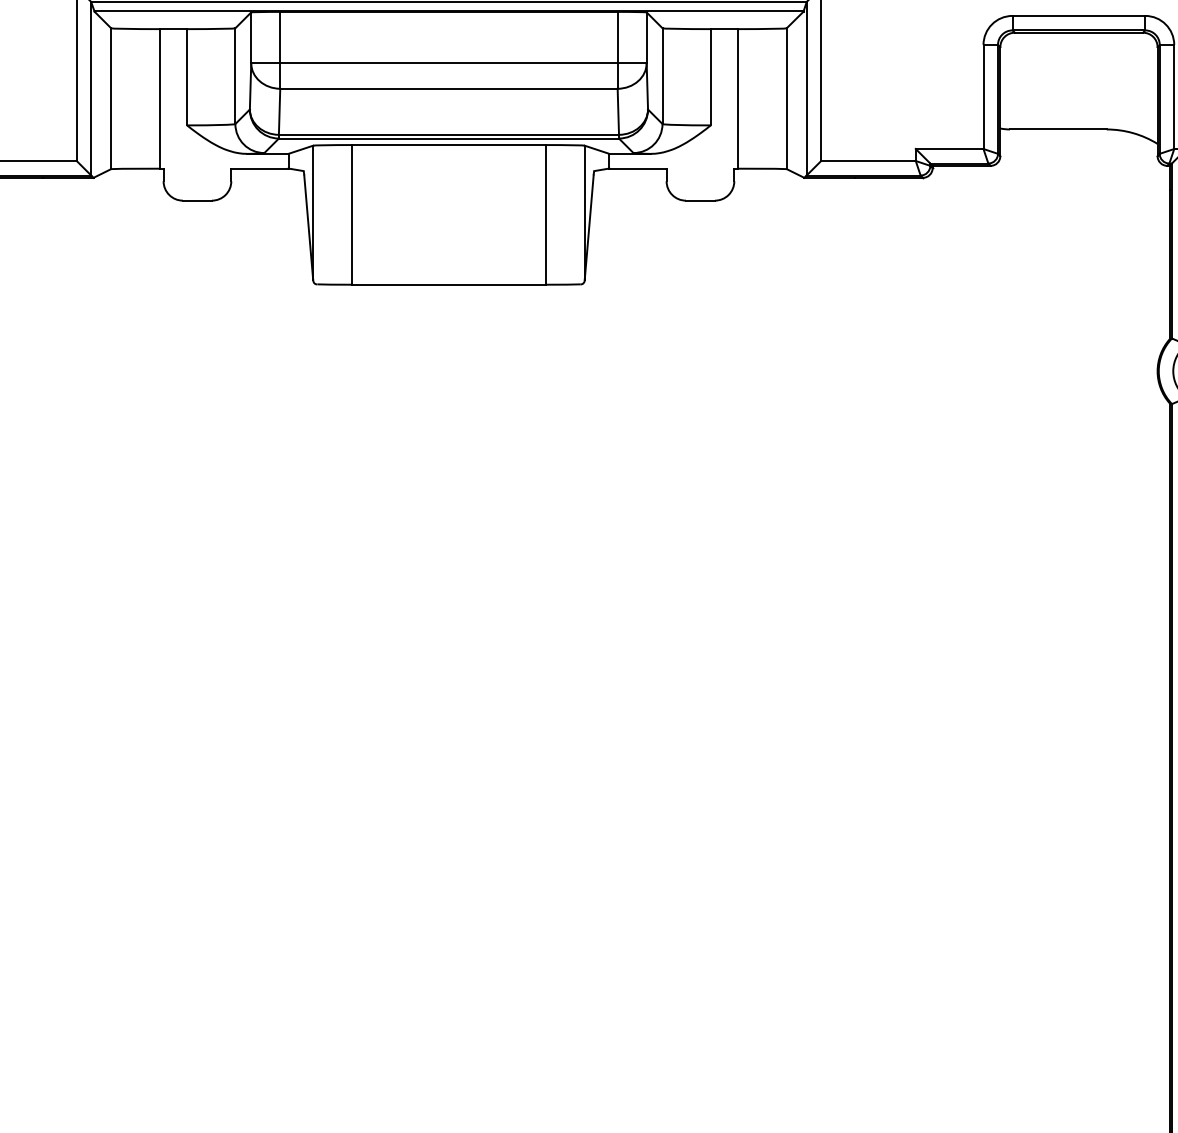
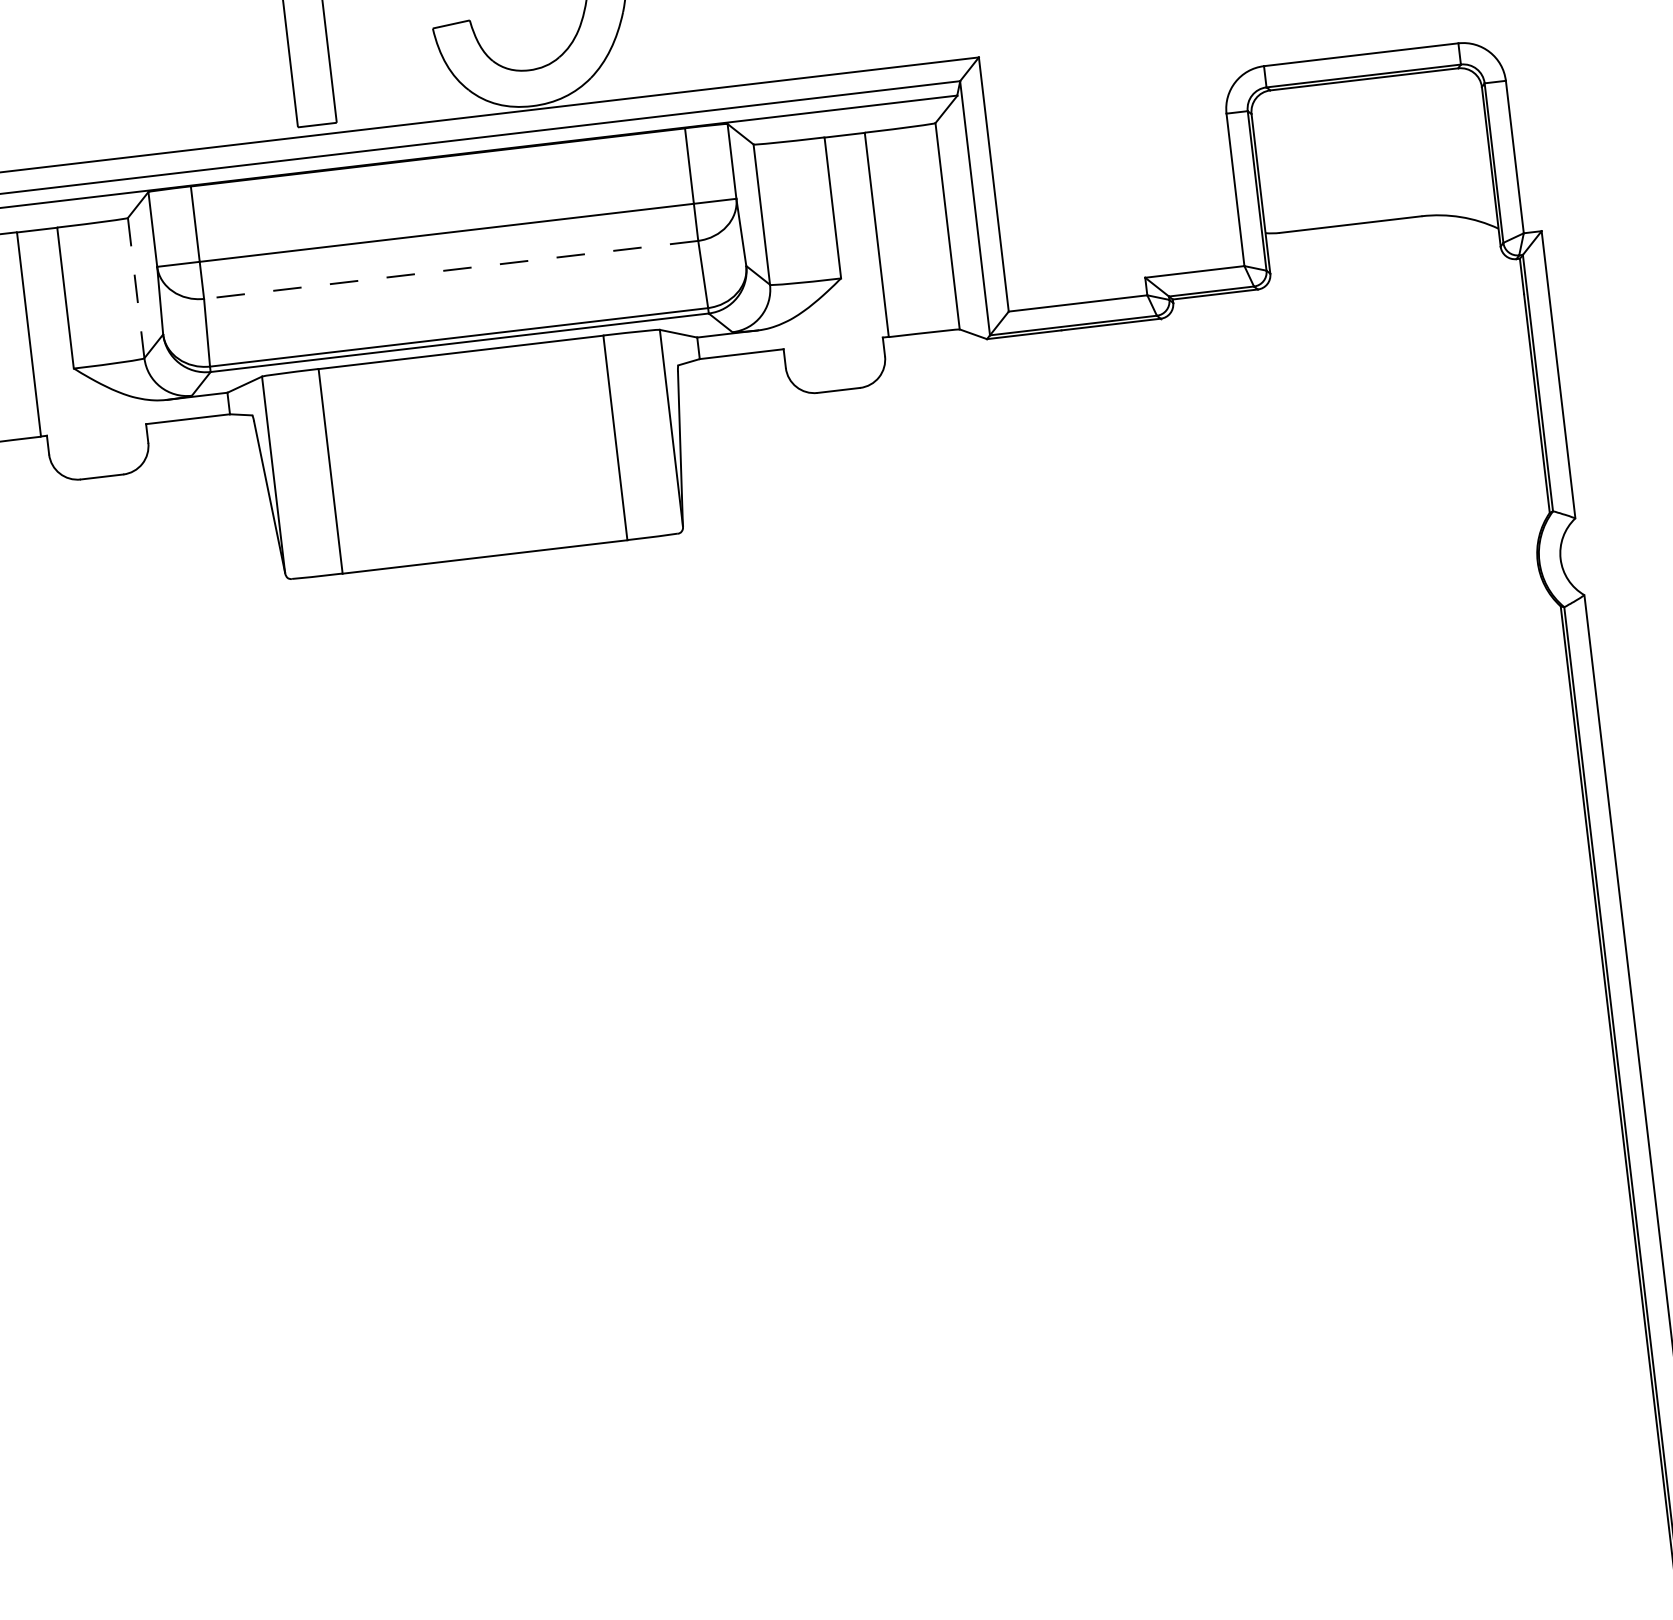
line: (235, 76) -> (136, 288), solid -> dashed
line: (448, 88) -> (450, 269), solid -> dashed

